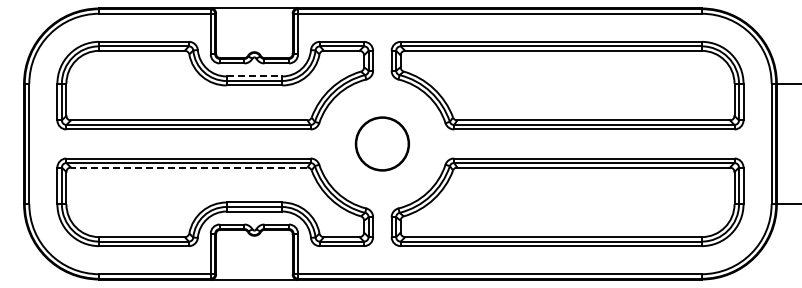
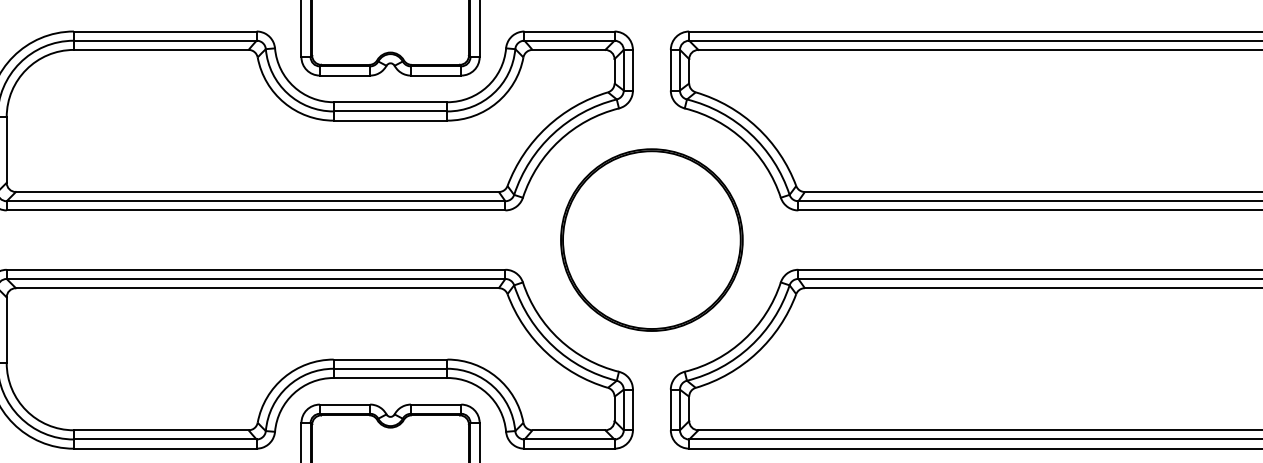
line: (254, 76) -> (390, 102), dashed -> solid
circle: (382, 143) -> (652, 239), size x1.67
line: (188, 167) -> (255, 288), dashed -> solid

